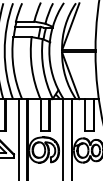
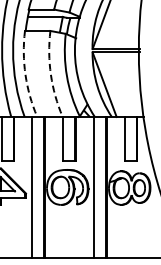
arc: (13, 68) -> (25, 74), solid -> dashed
arc: (31, 68) -> (50, 74), solid -> dashed

